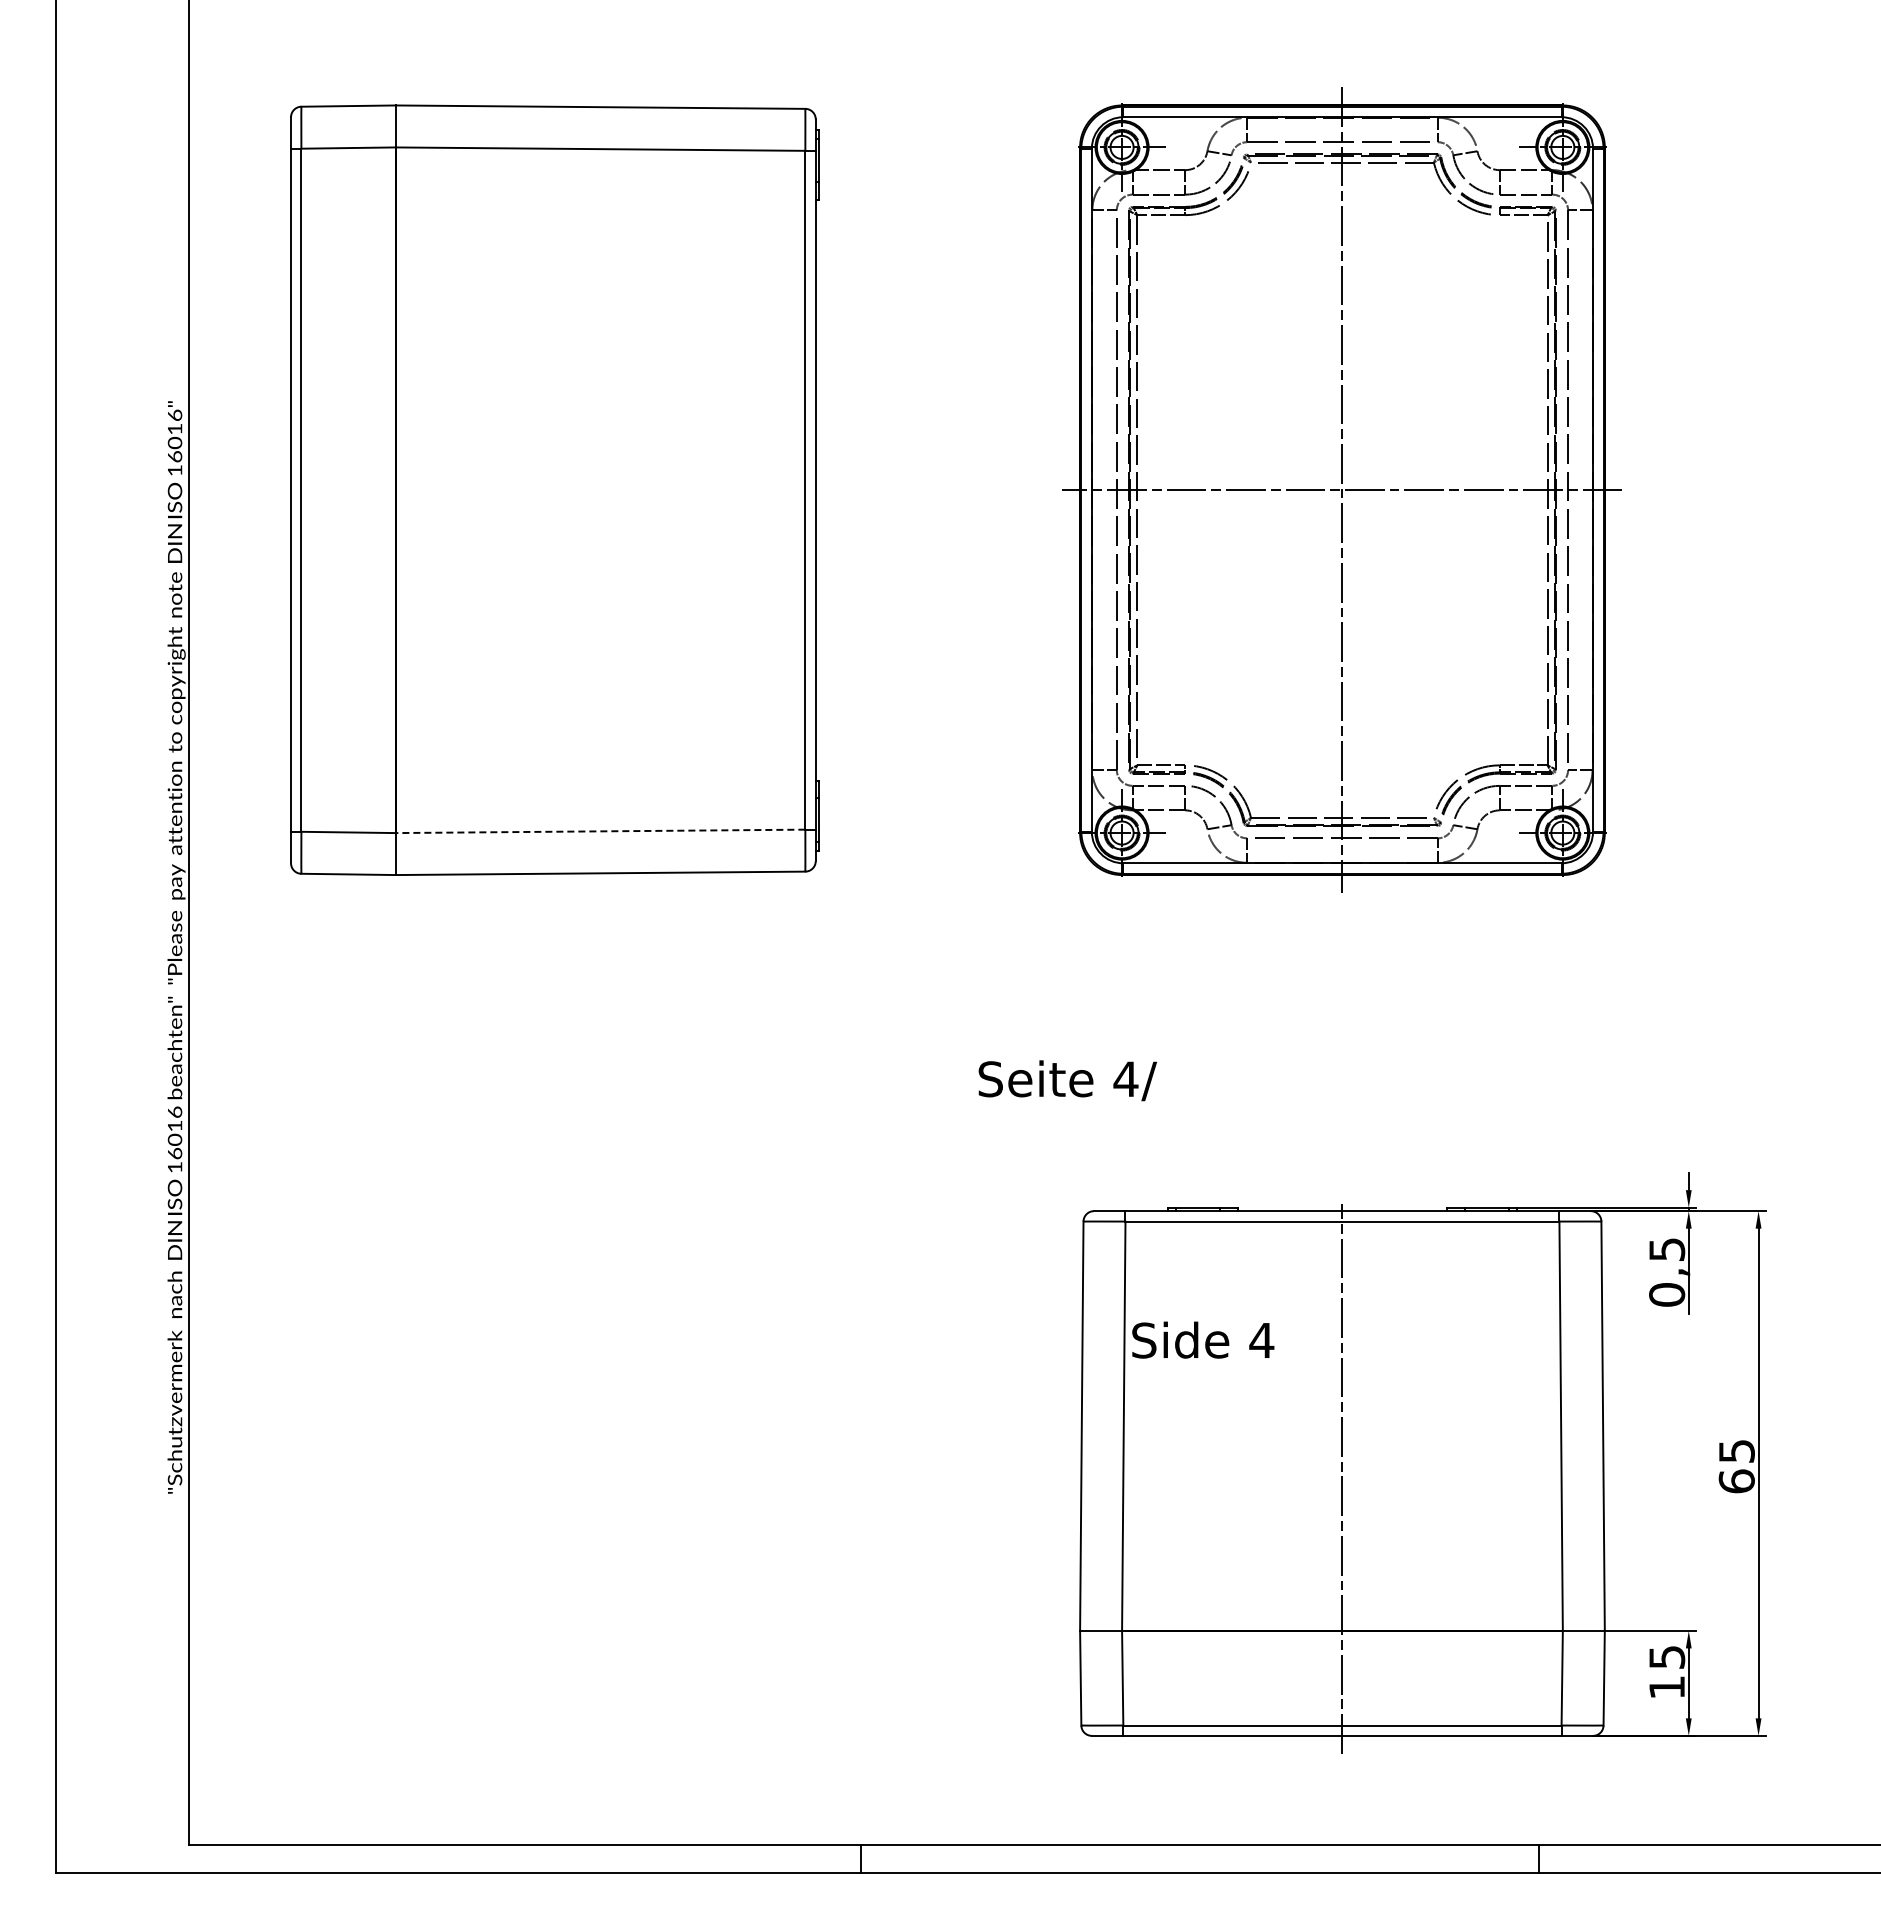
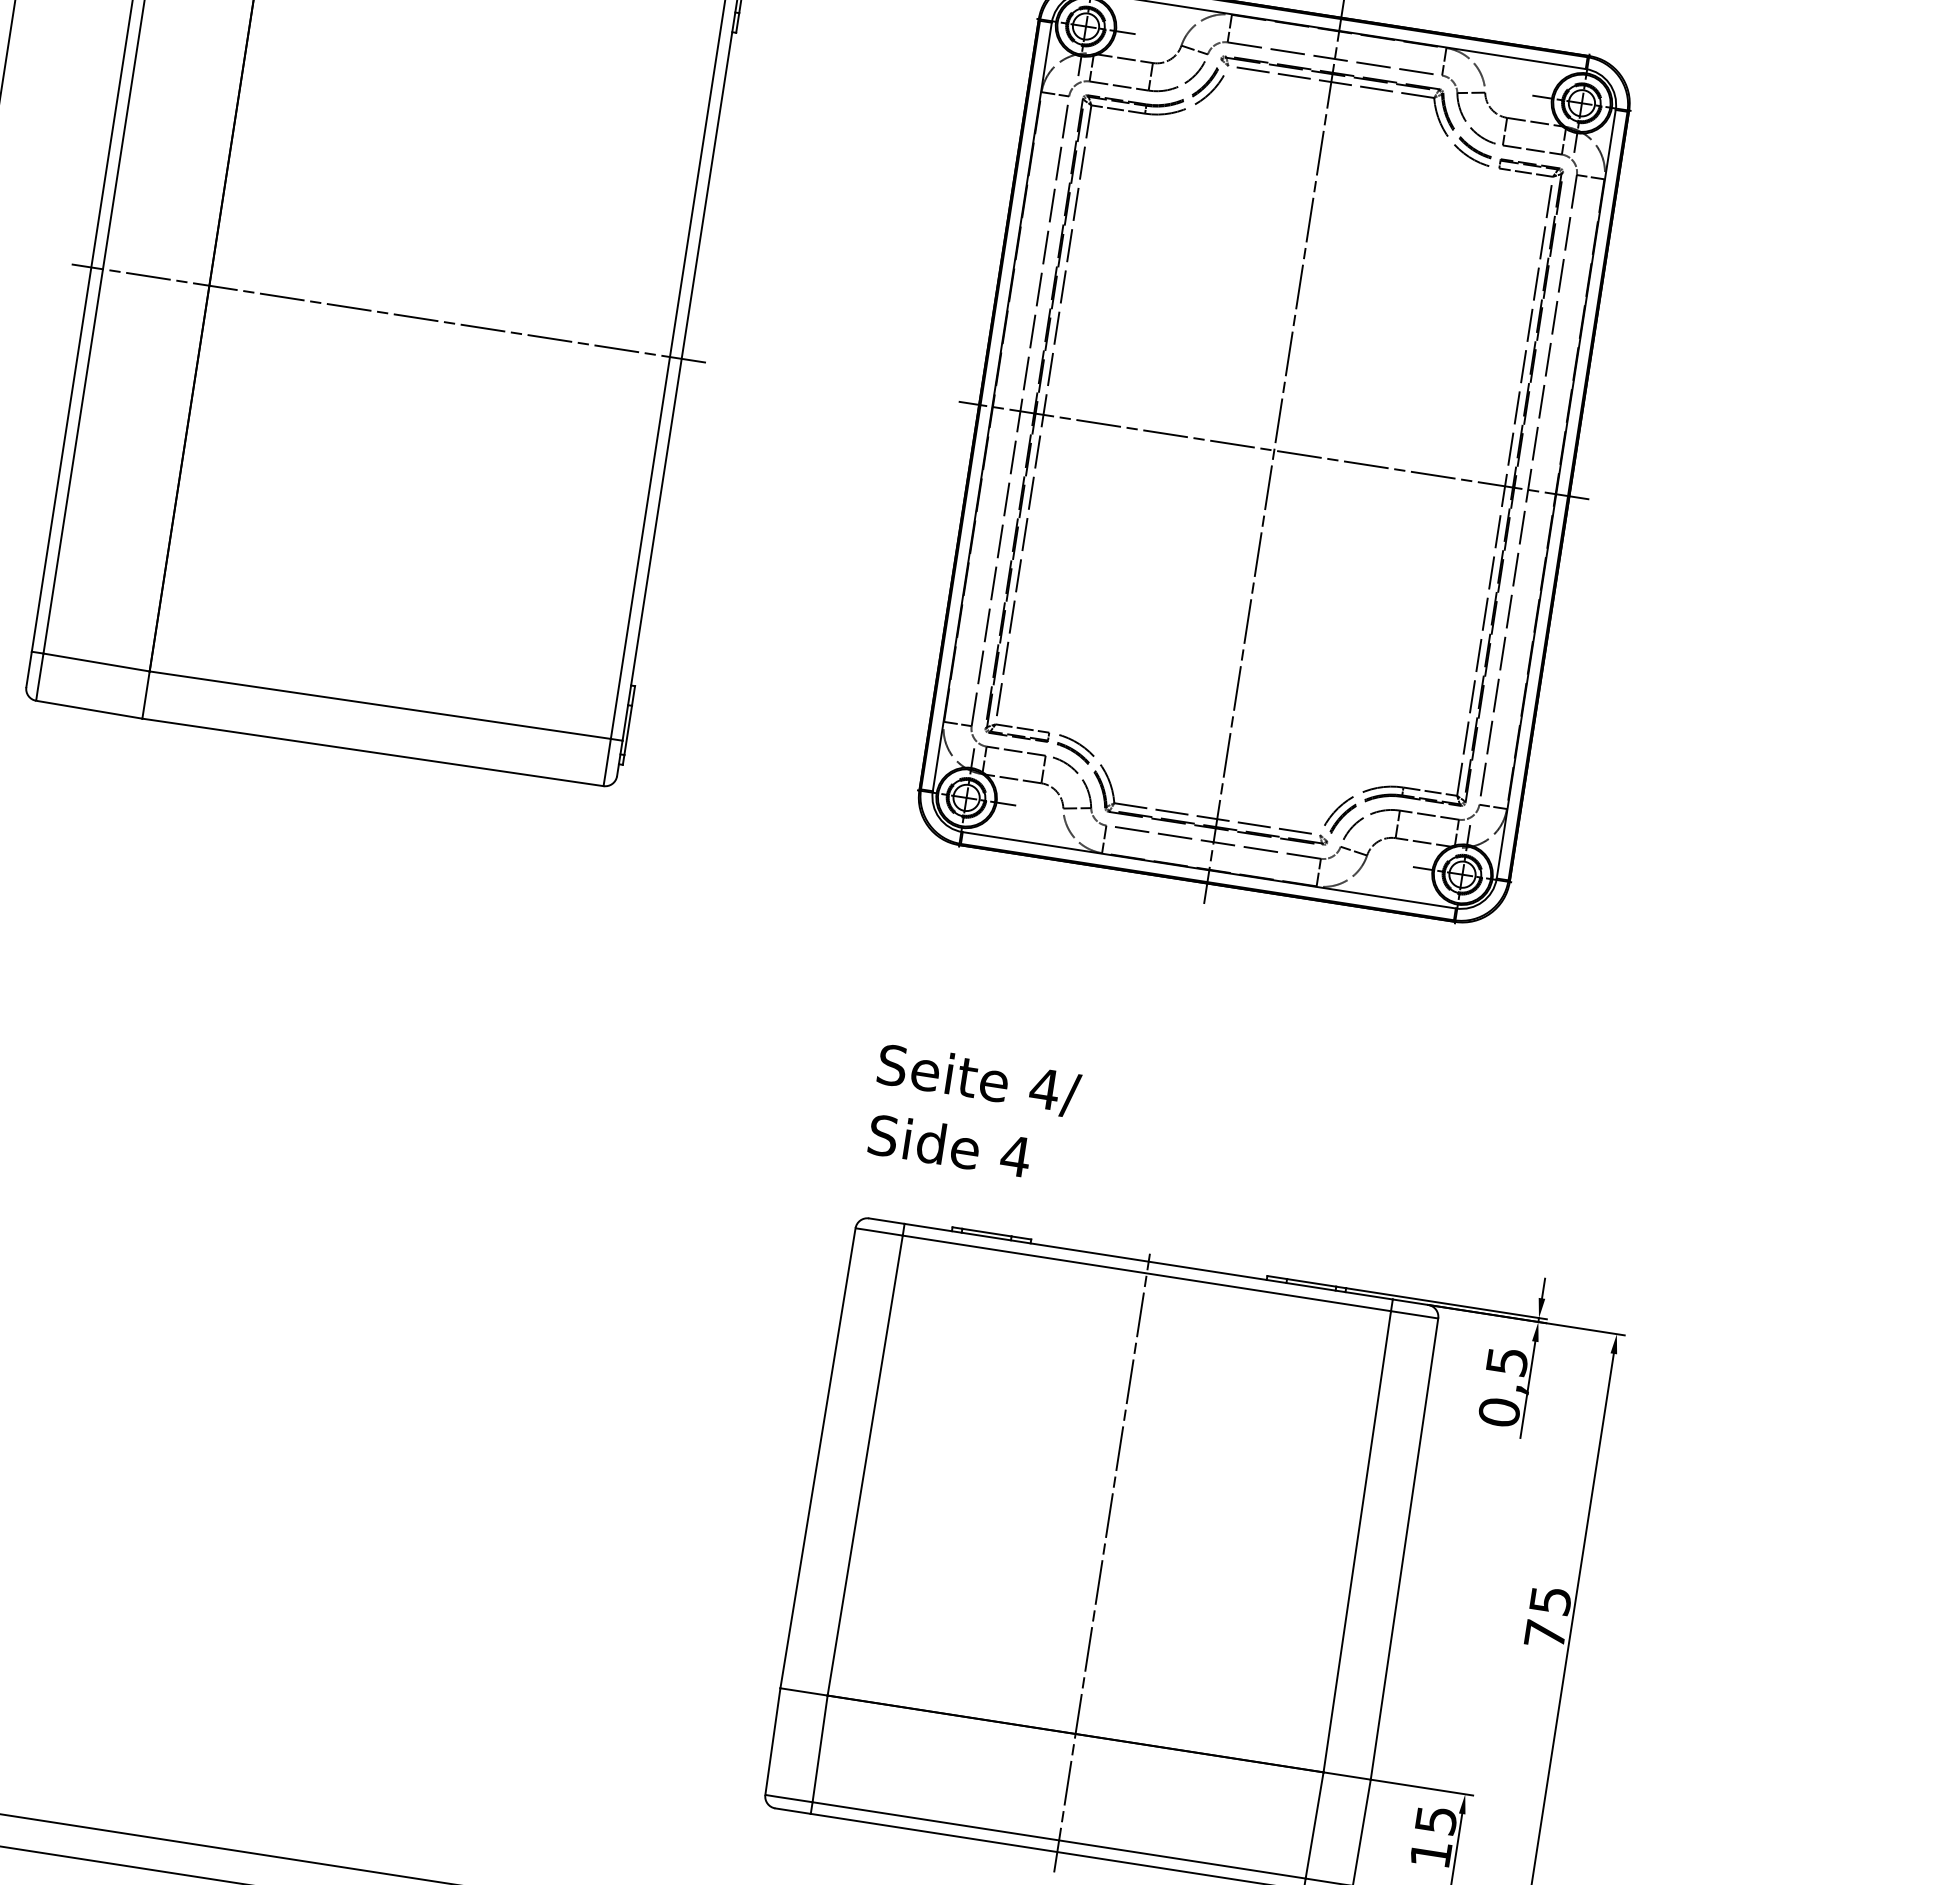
line: (555, 490) -> (388, 313), added
line: (600, 831) -> (380, 705), dashed -> solid
text: (1067, 1080) -> (978, 1080), moved
text: (1203, 1339) -> (950, 1144), moved
text: (1736, 1481) -> (1544, 1634), 65 -> 75

